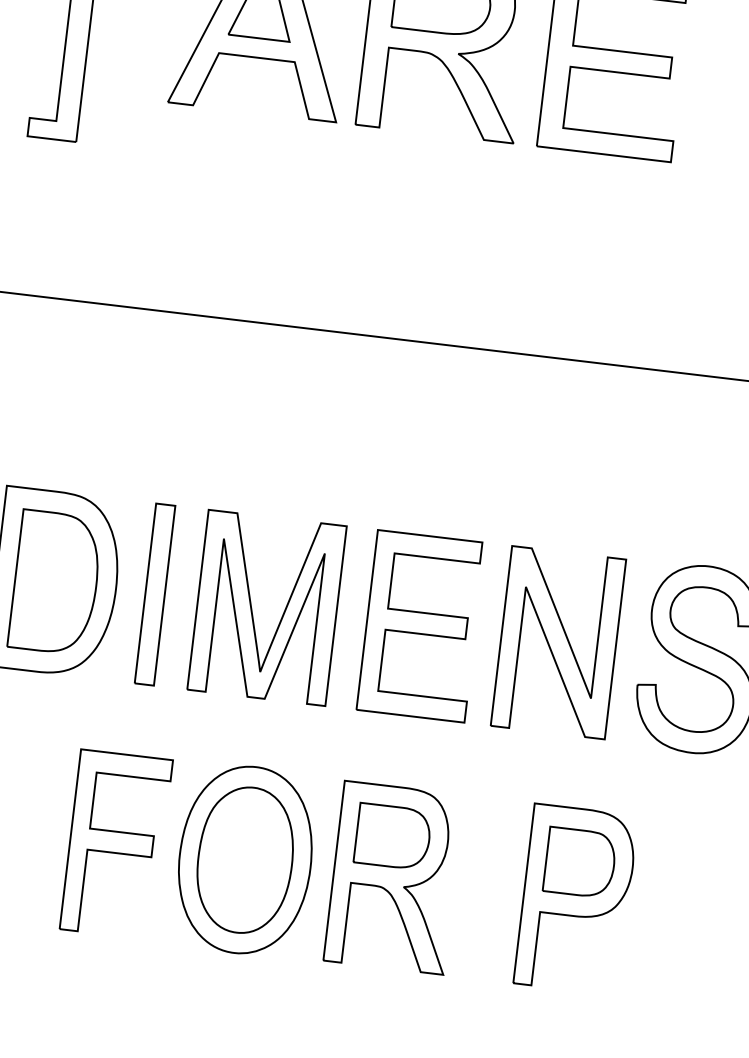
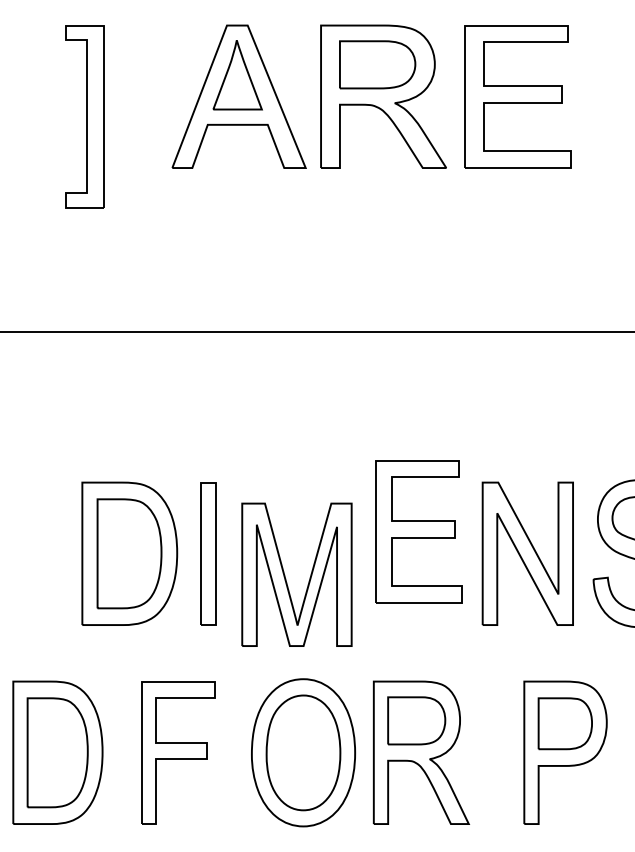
part: (253, 611) -> (286, 578), moved
part: (420, 625) -> (418, 531), moved
part: (116, 844) -> (178, 752), moved

